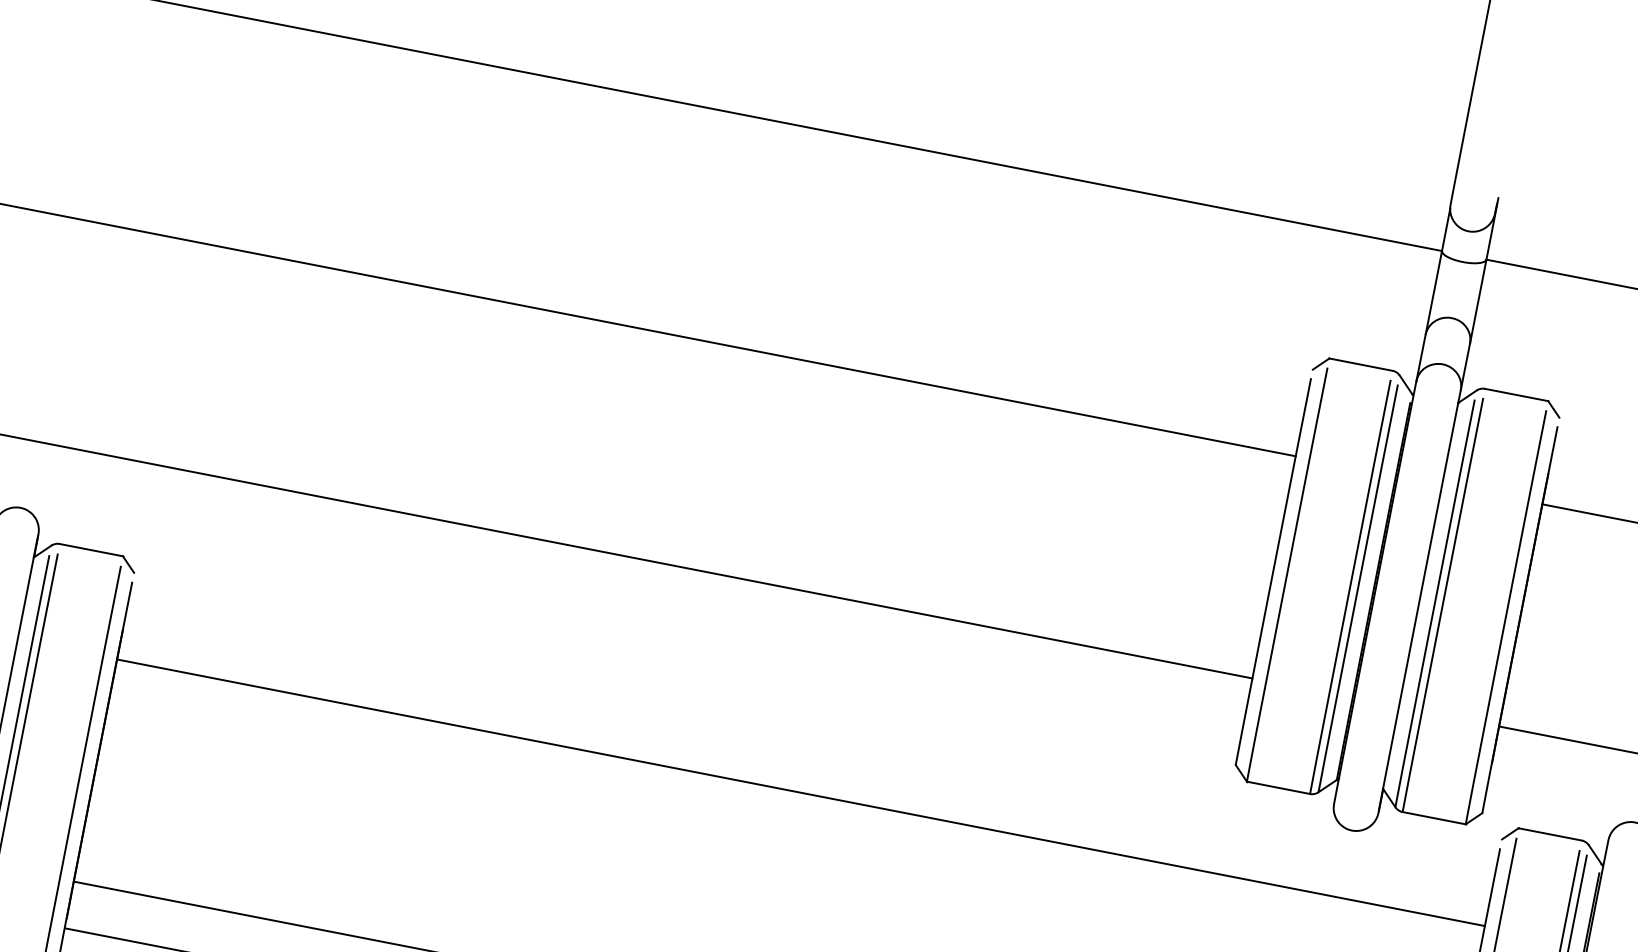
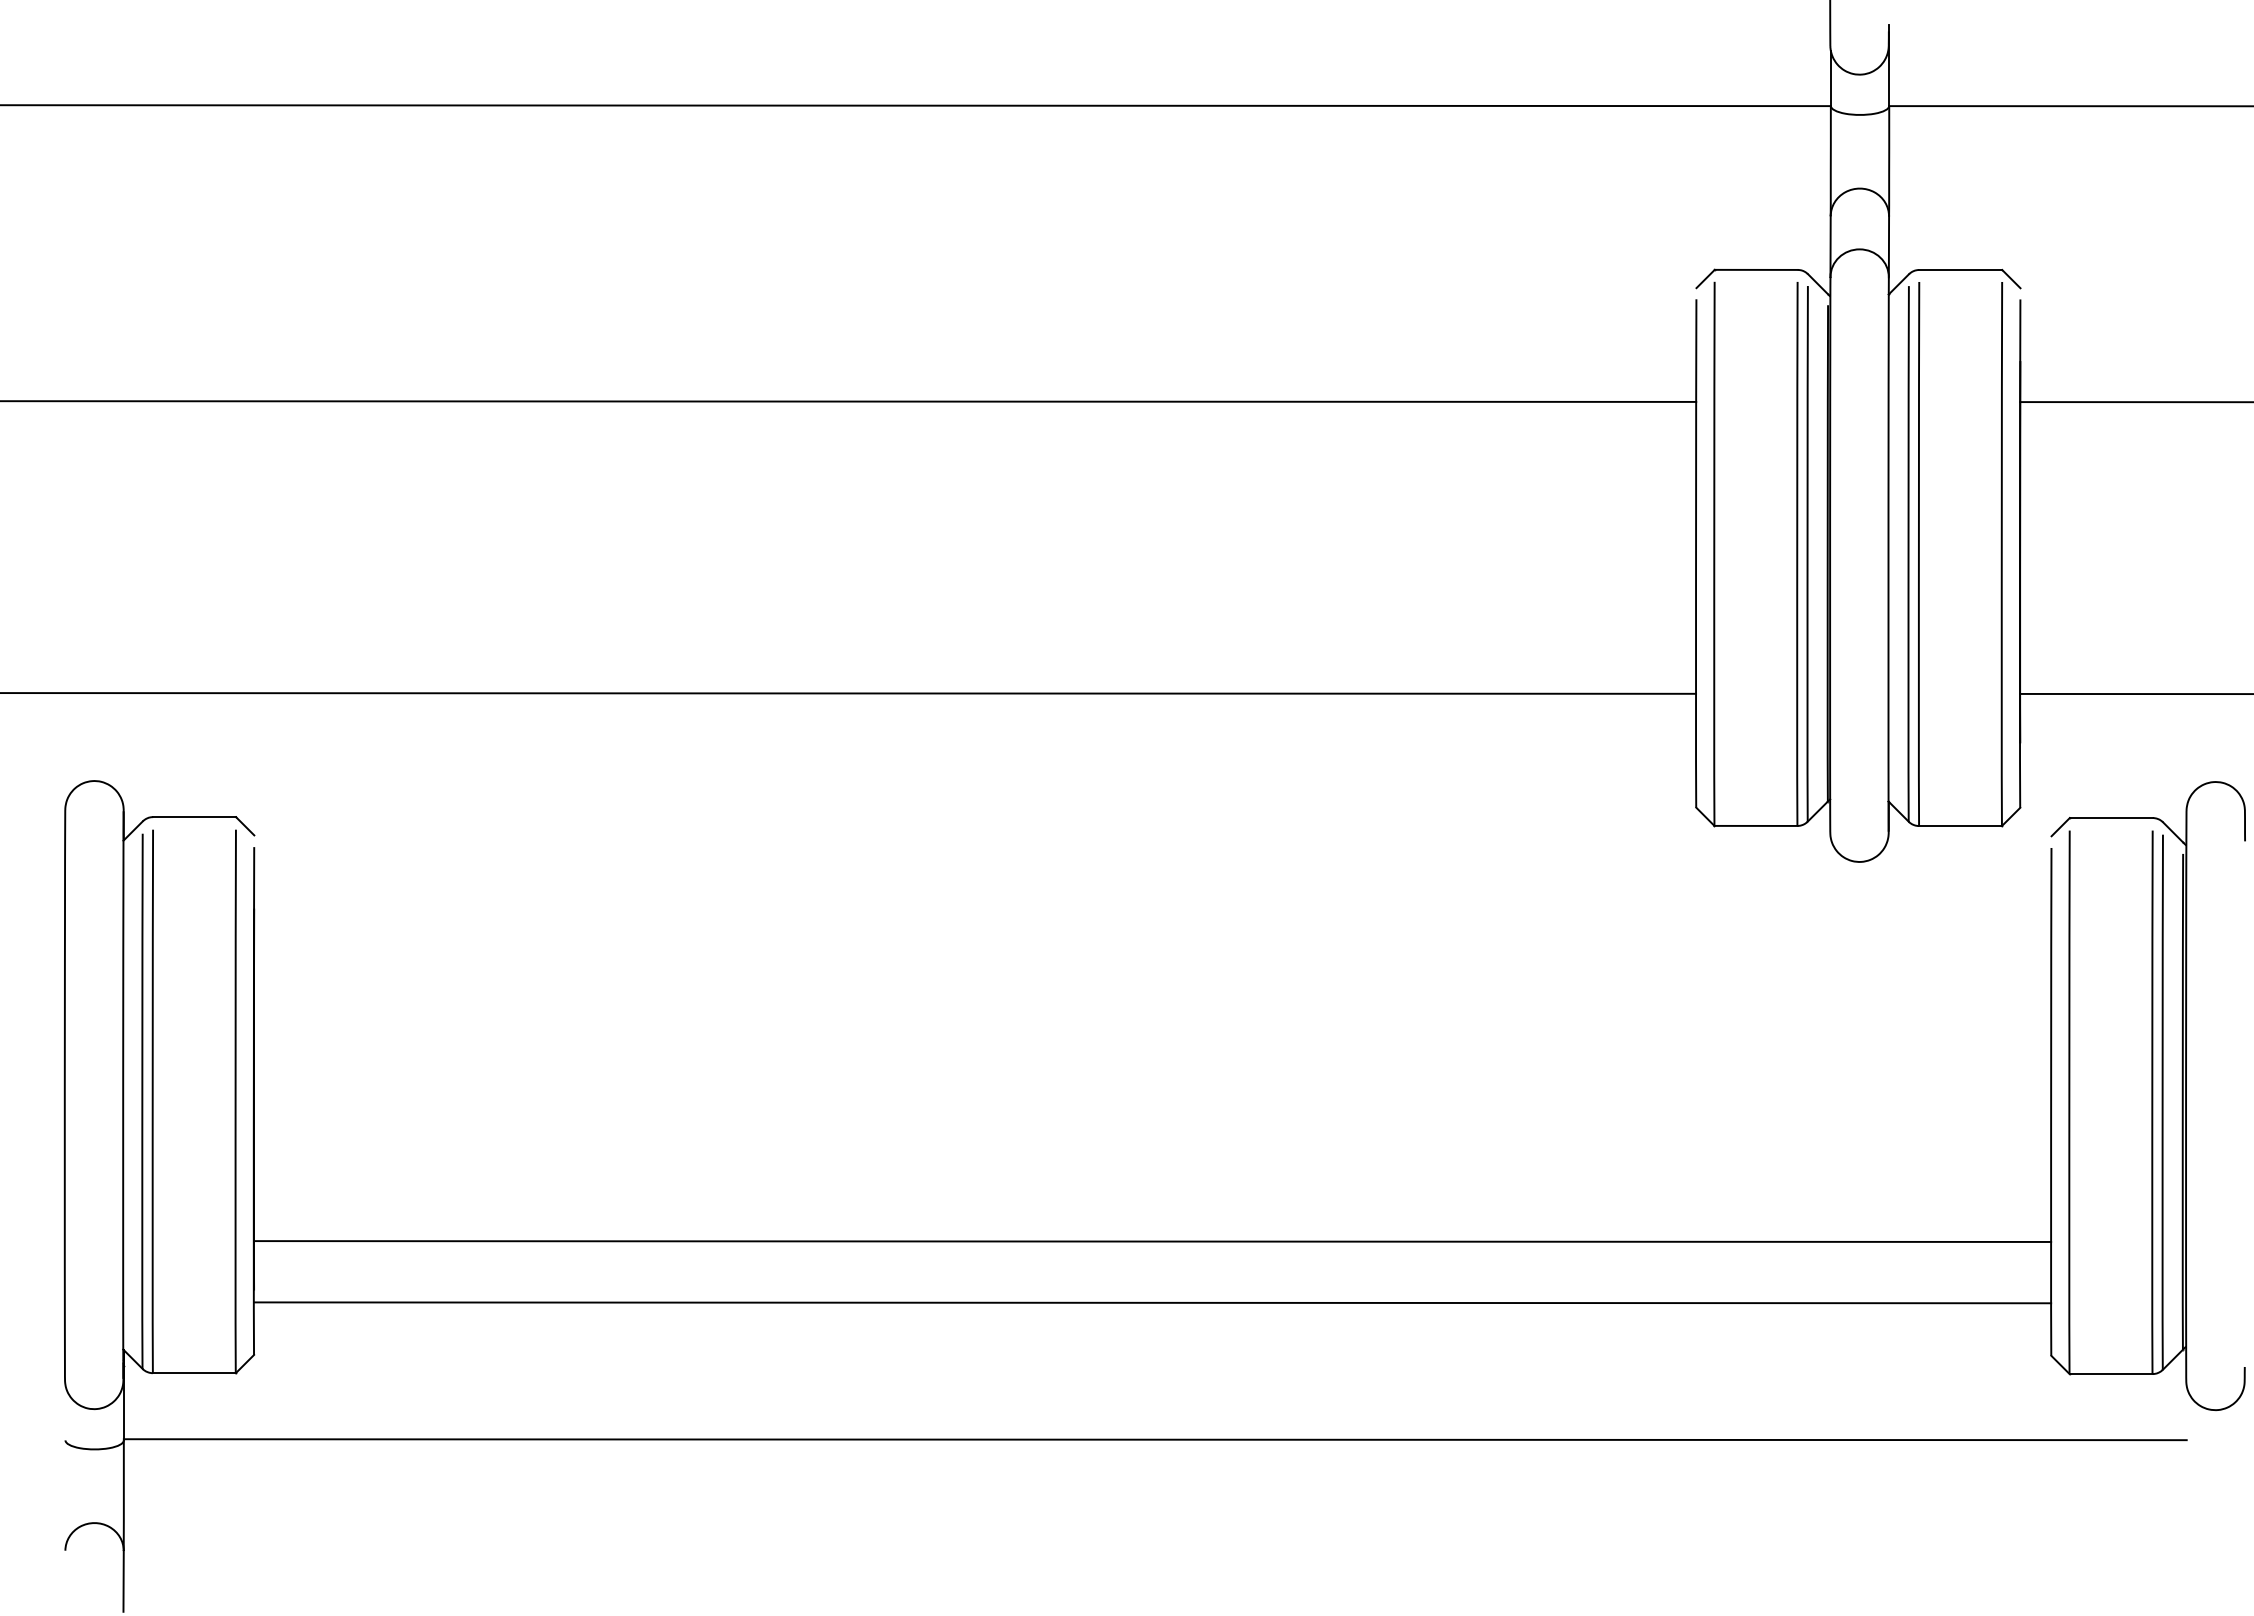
line: (800, 792) -> (1152, 949), removed

